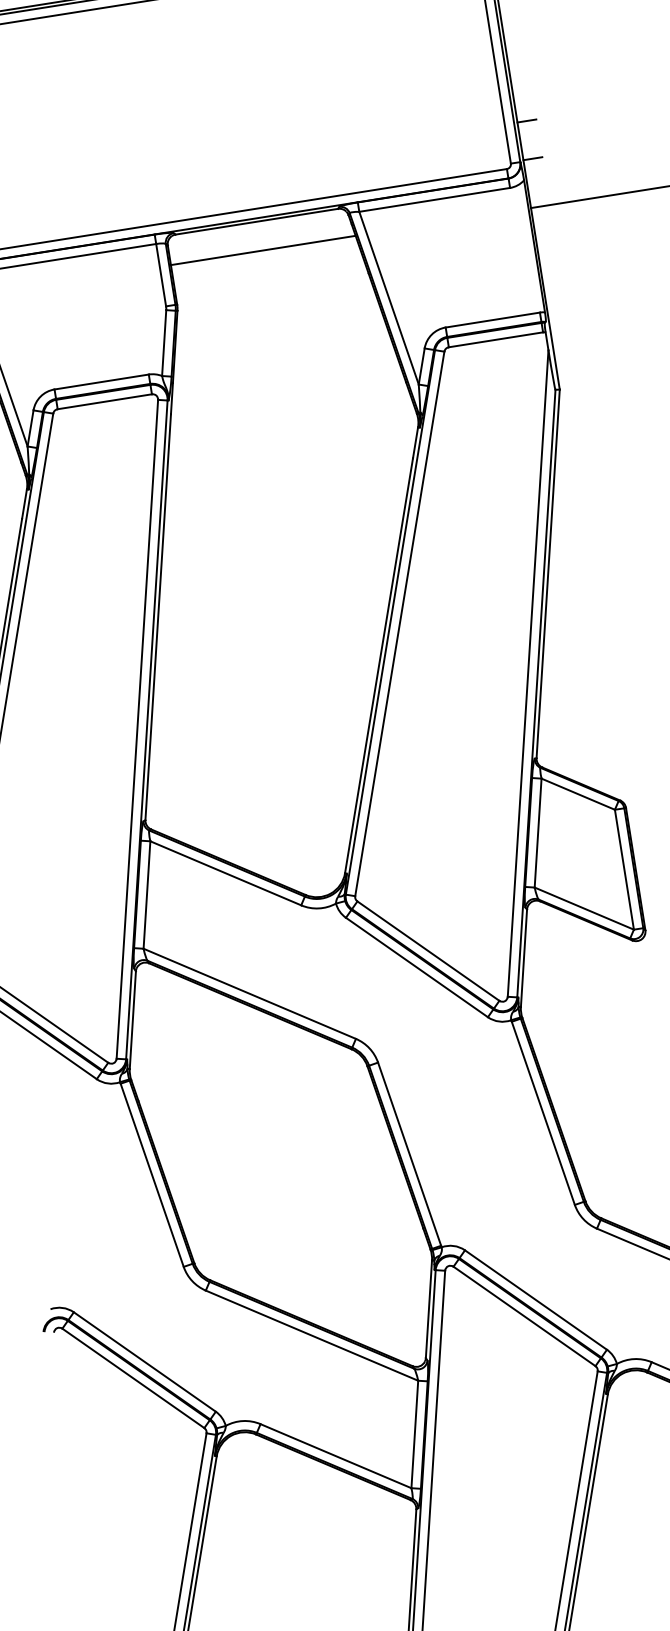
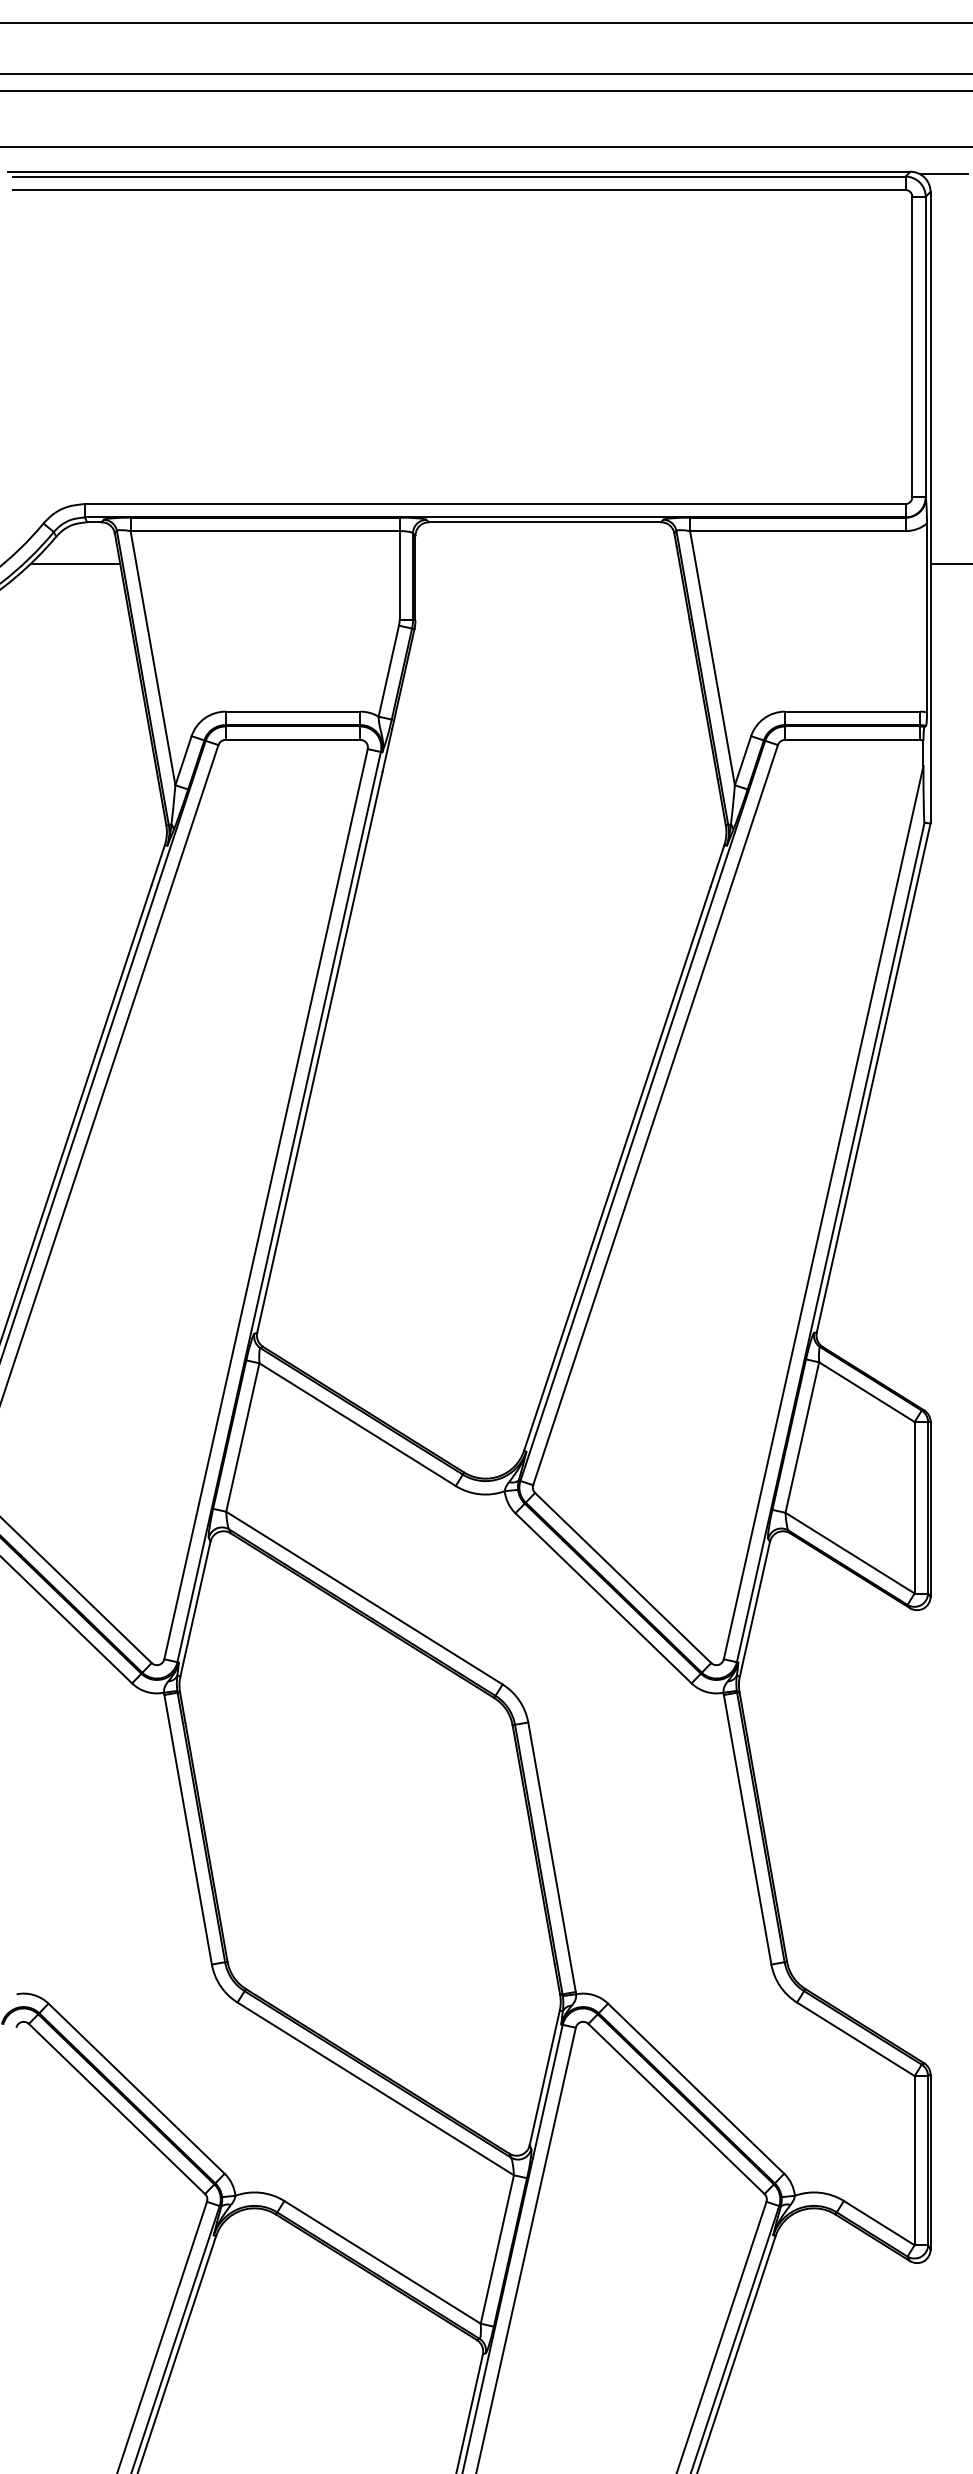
line: (526, 121) -> (943, 441), removed
line: (532, 158) -> (943, 495), removed
line: (263, 250) -> (547, 563), removed

